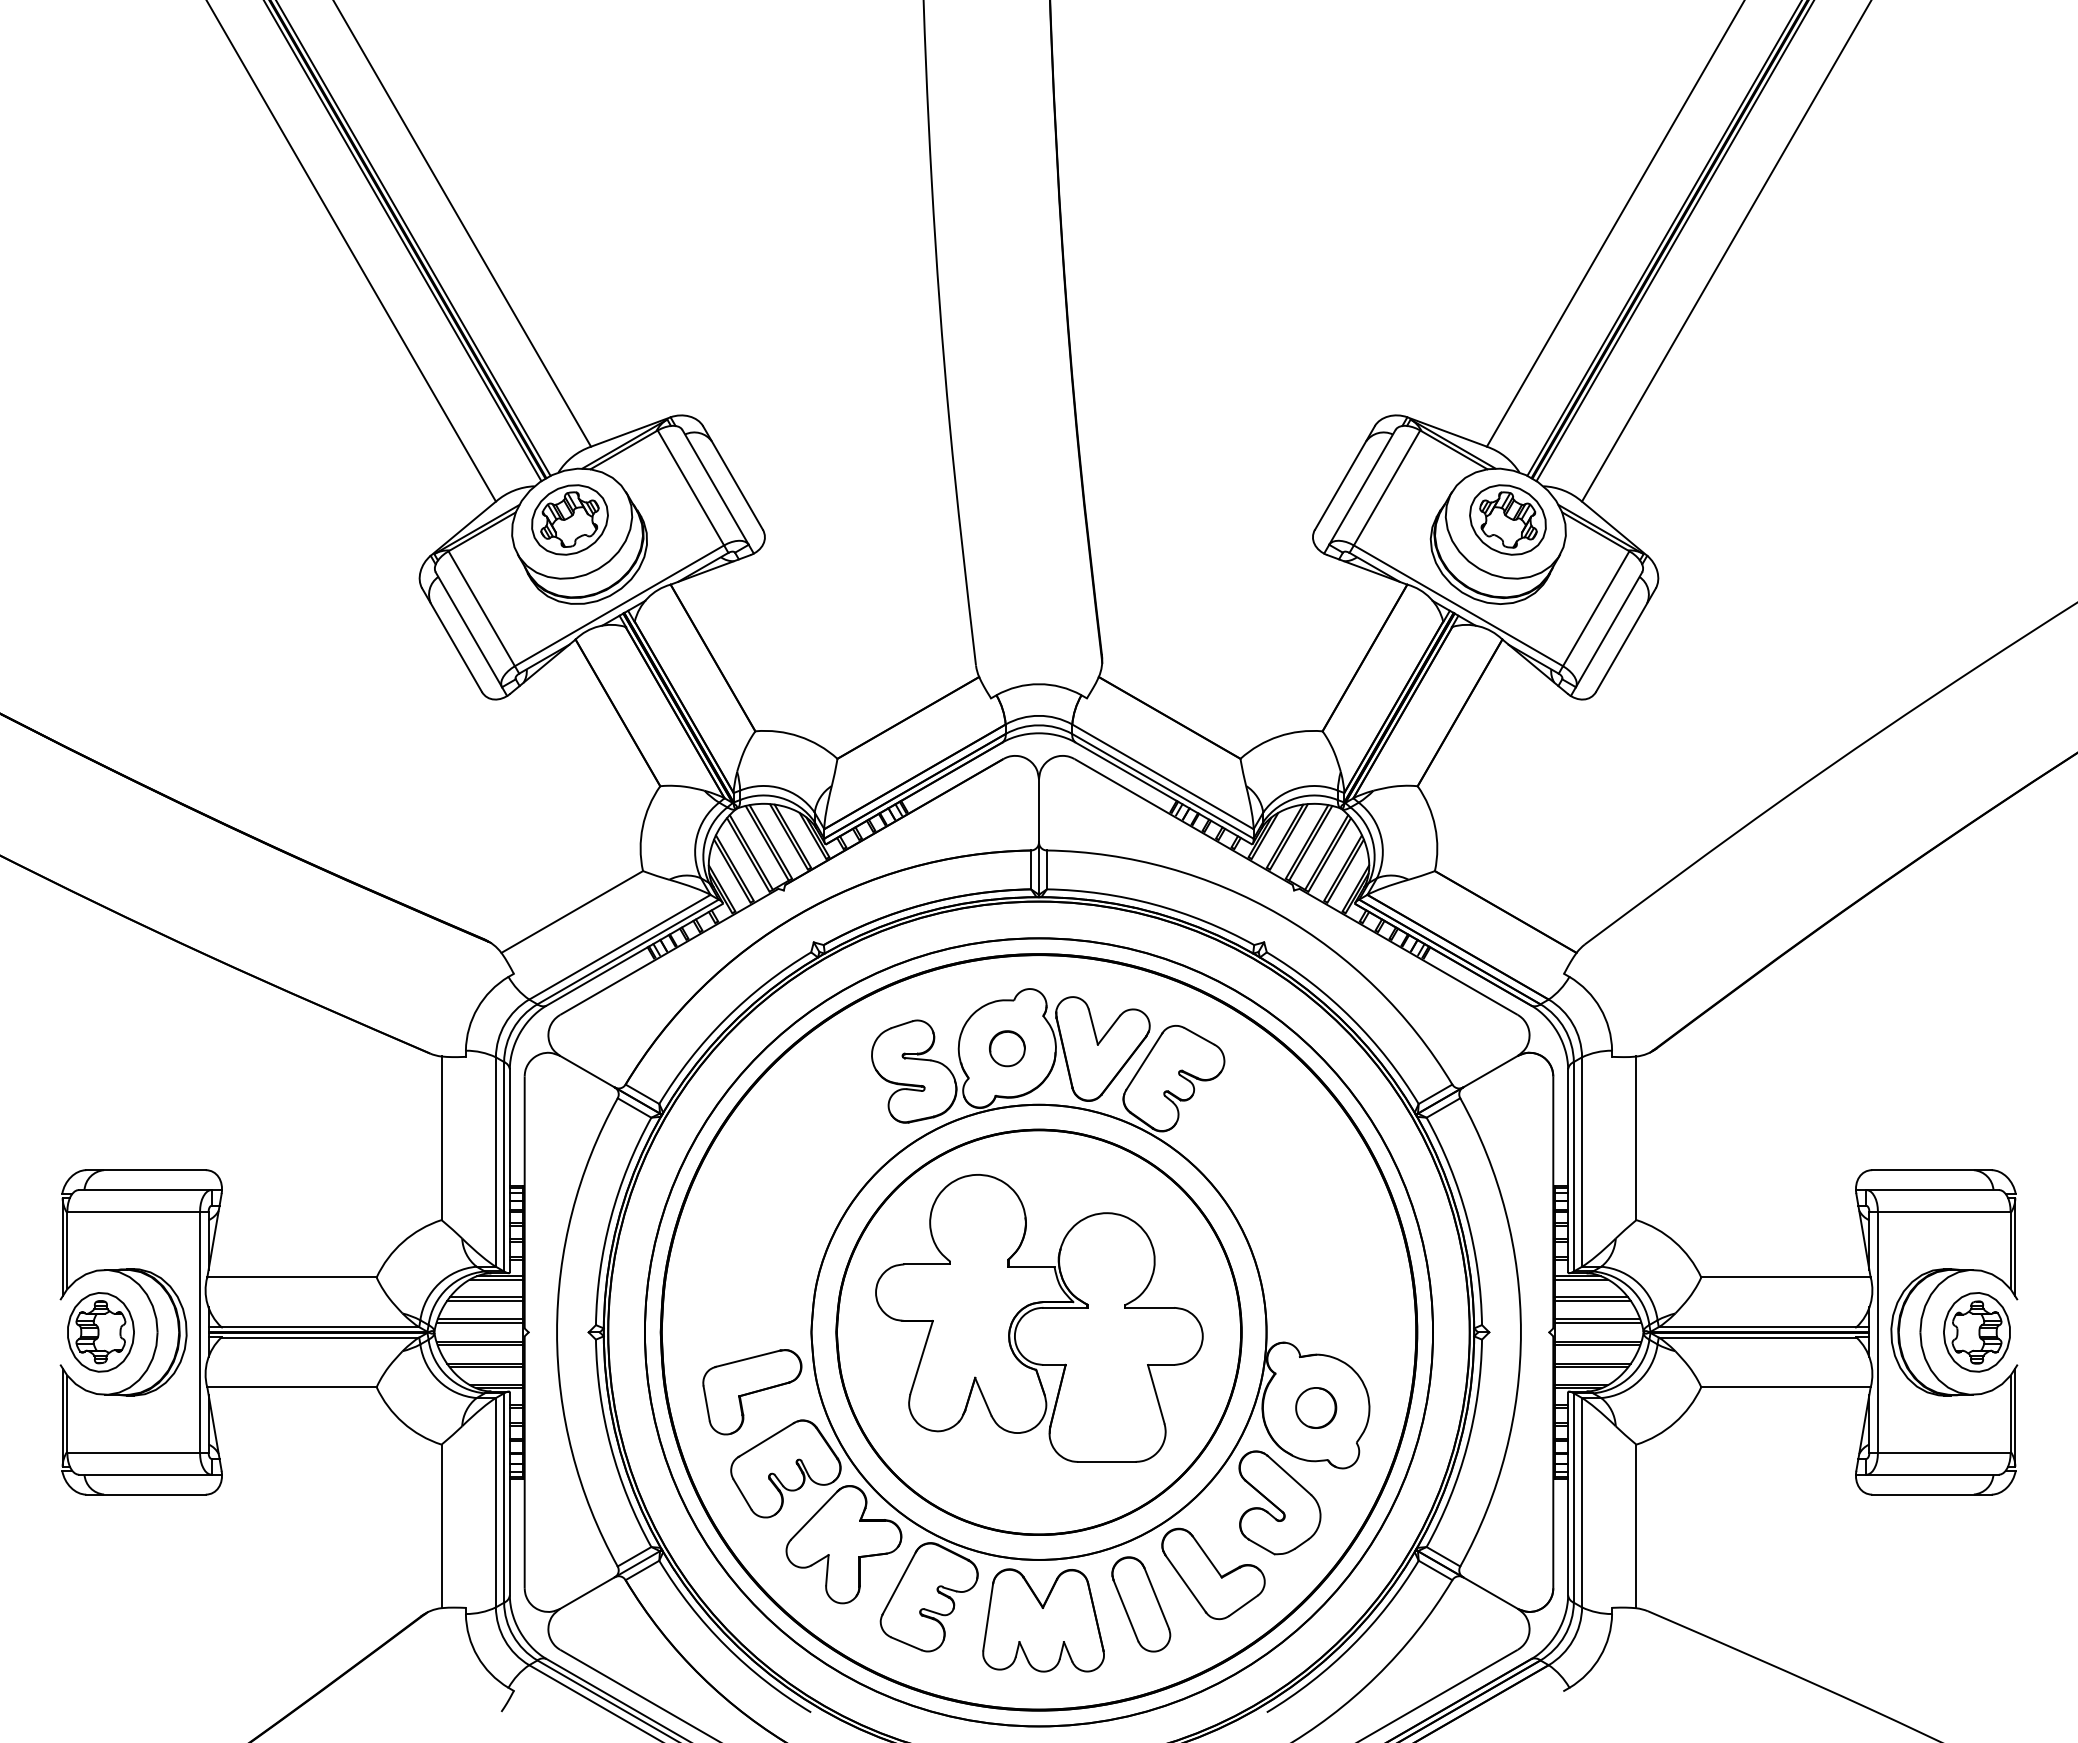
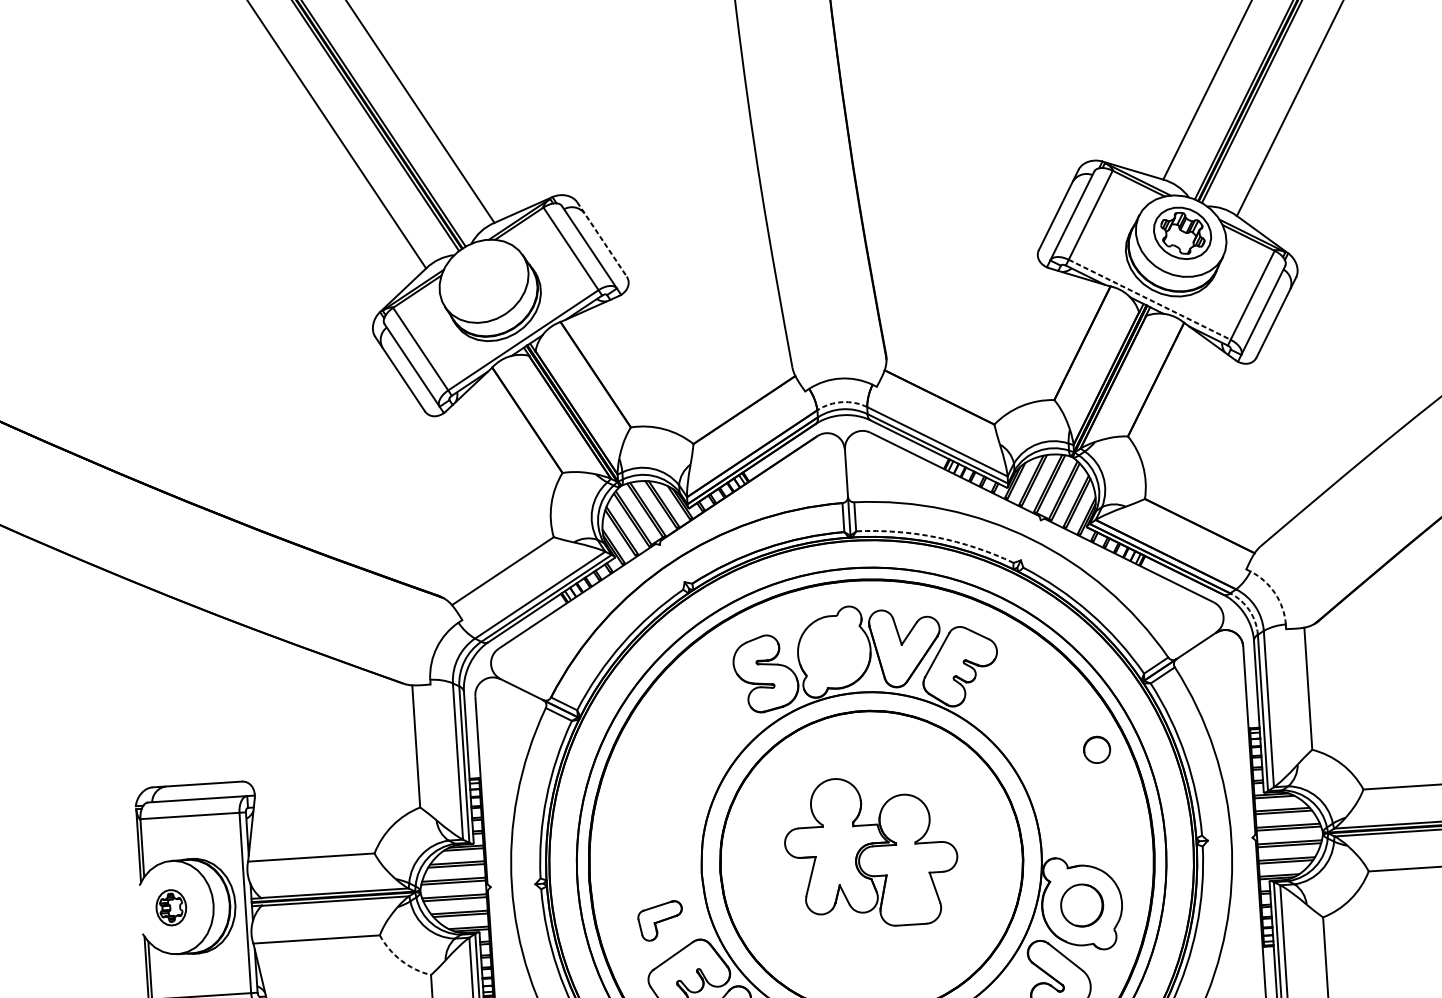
line: (732, 477) -> (601, 239), solid -> dashed
part: (569, 519) -> (481, 278), removed
line: (1458, 605) -> (1149, 299), solid -> dashed
arc: (1038, 715) -> (841, 401), solid -> dashed
arc: (1153, 904) -> (936, 537), solid -> dashed
arc: (1600, 1008) -> (1275, 593), solid -> dashed
arc: (1564, 1028) -> (1249, 610), solid -> dashed
part: (1007, 1048) -> (1097, 749), moved
part: (1039, 1318) -> (871, 852), size x0.7
part: (100, 1332) -> (171, 907), size x0.6
part: (752, 1392) -> (660, 921), size x0.6
part: (1316, 1407) -> (1082, 905), size x1.4
arc: (403, 1422) -> (401, 960), solid -> dashed

